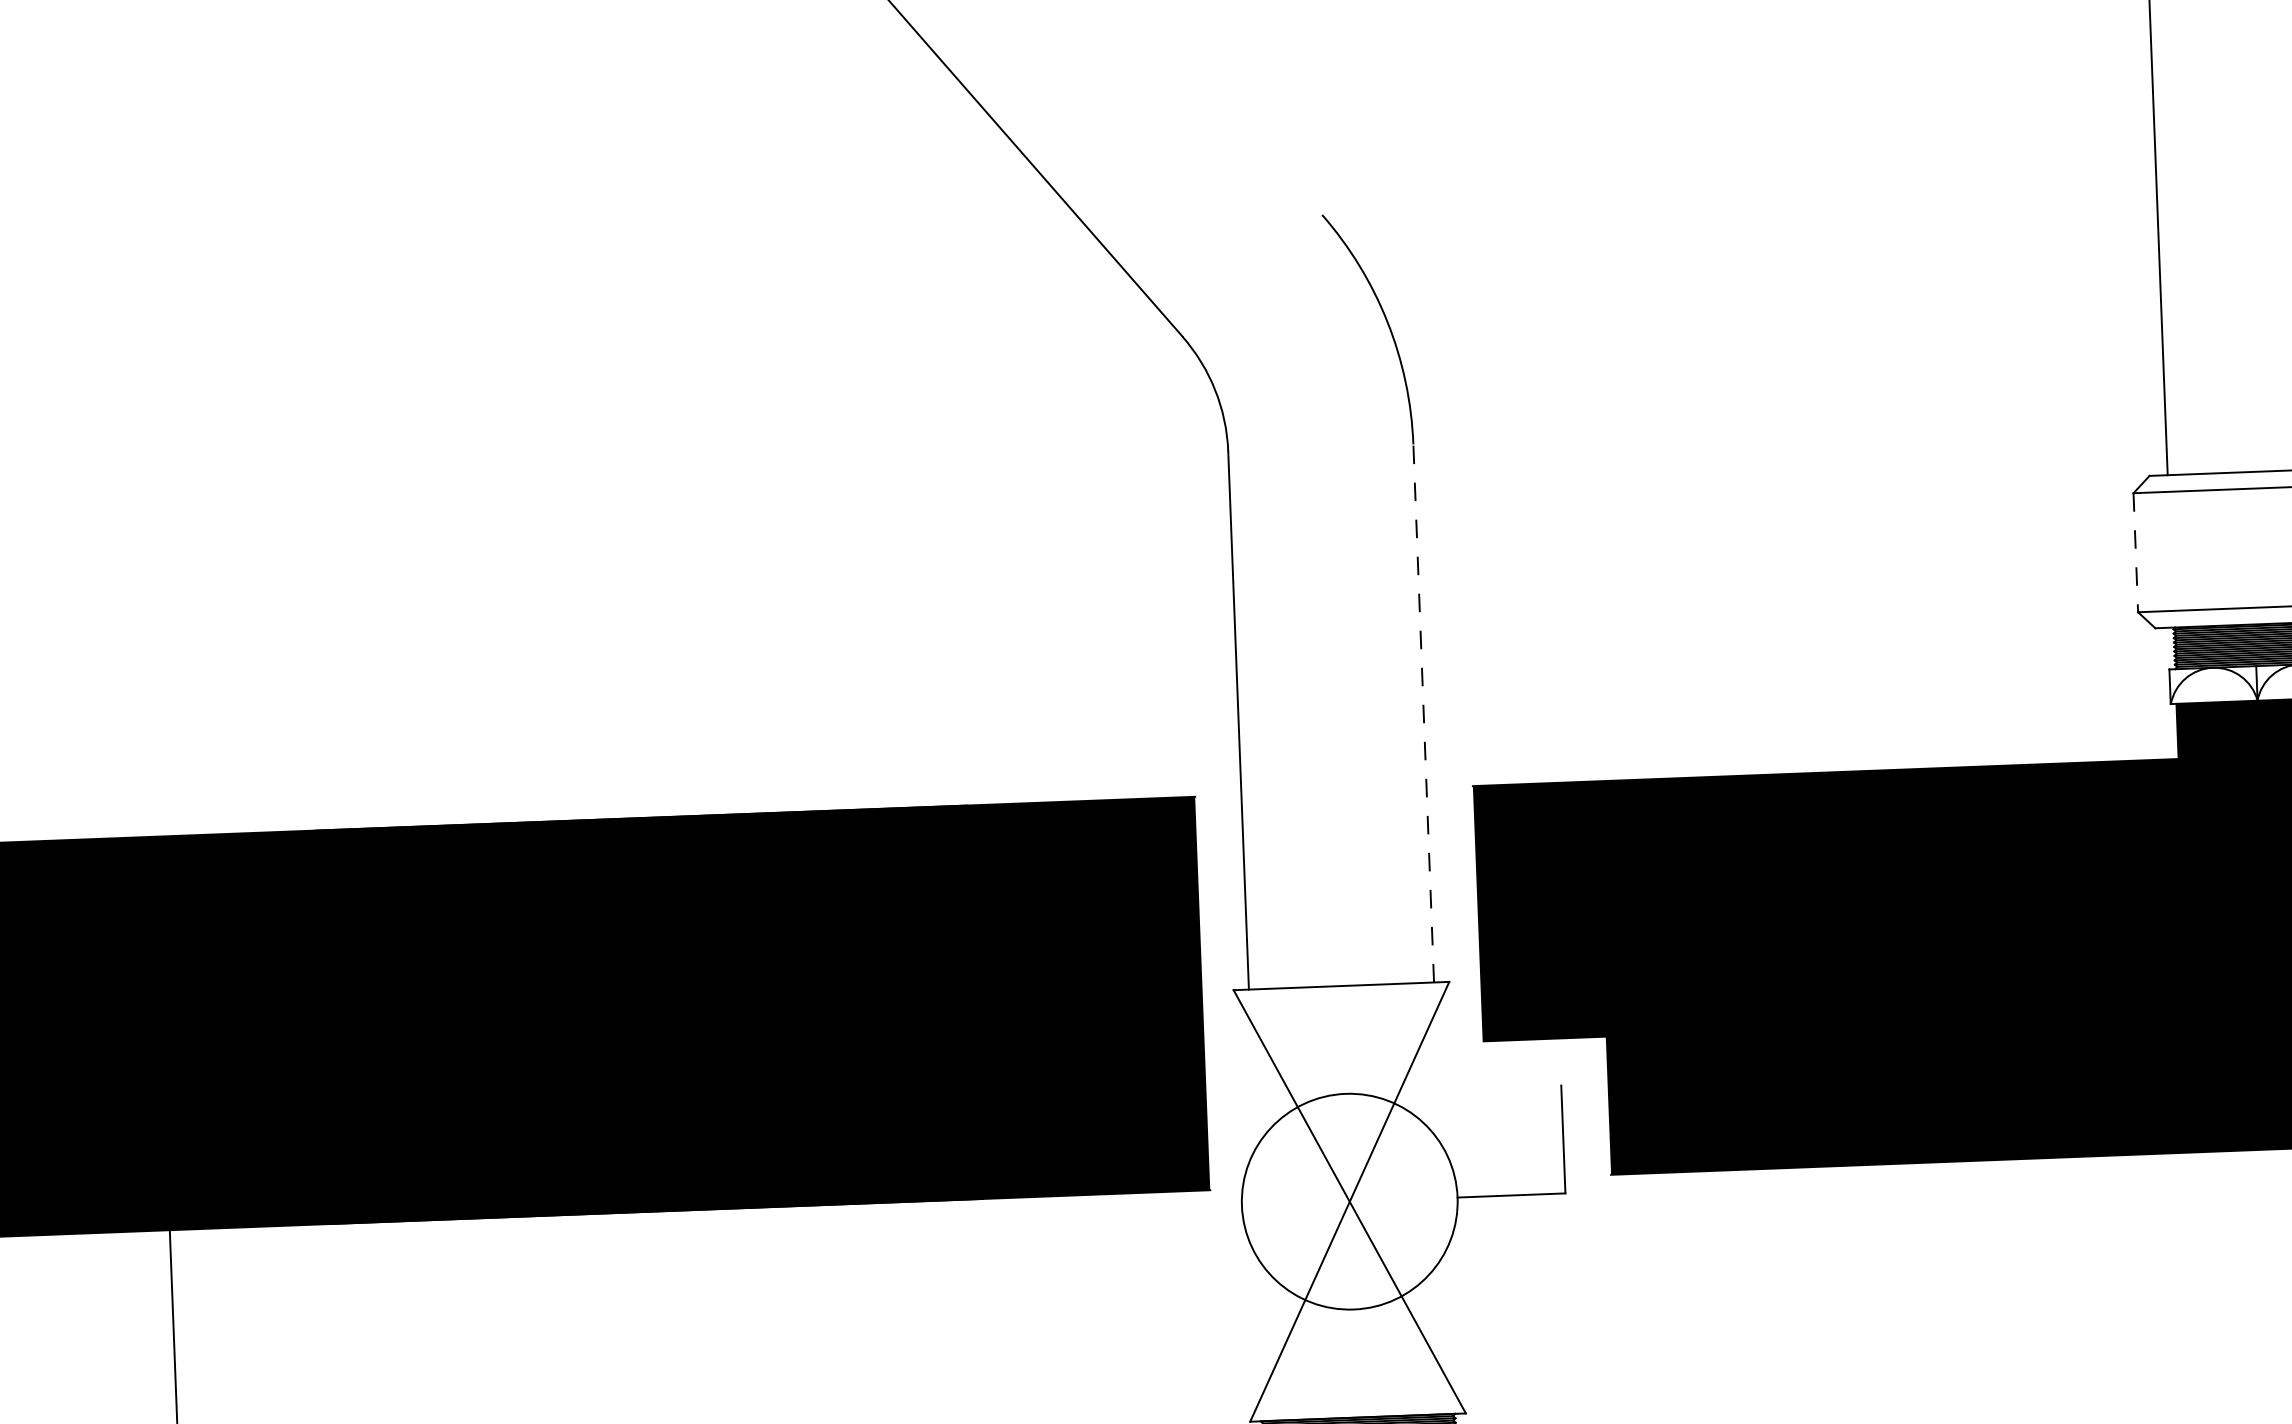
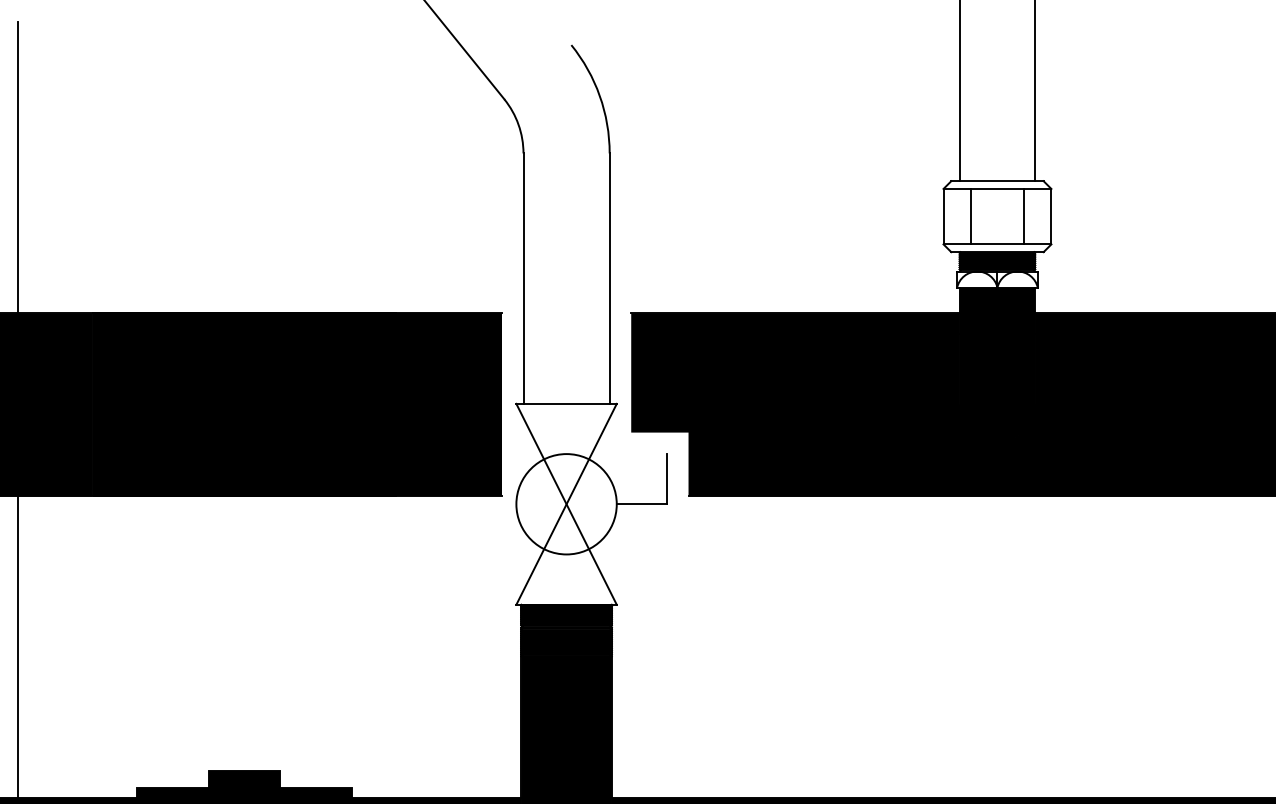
line: (142, 523) -> (17, 167), added
line: (2193, 550) -> (970, 216), added
line: (2135, 552) -> (943, 216), dashed -> solid
line: (1423, 713) -> (609, 278), dashed -> solid

